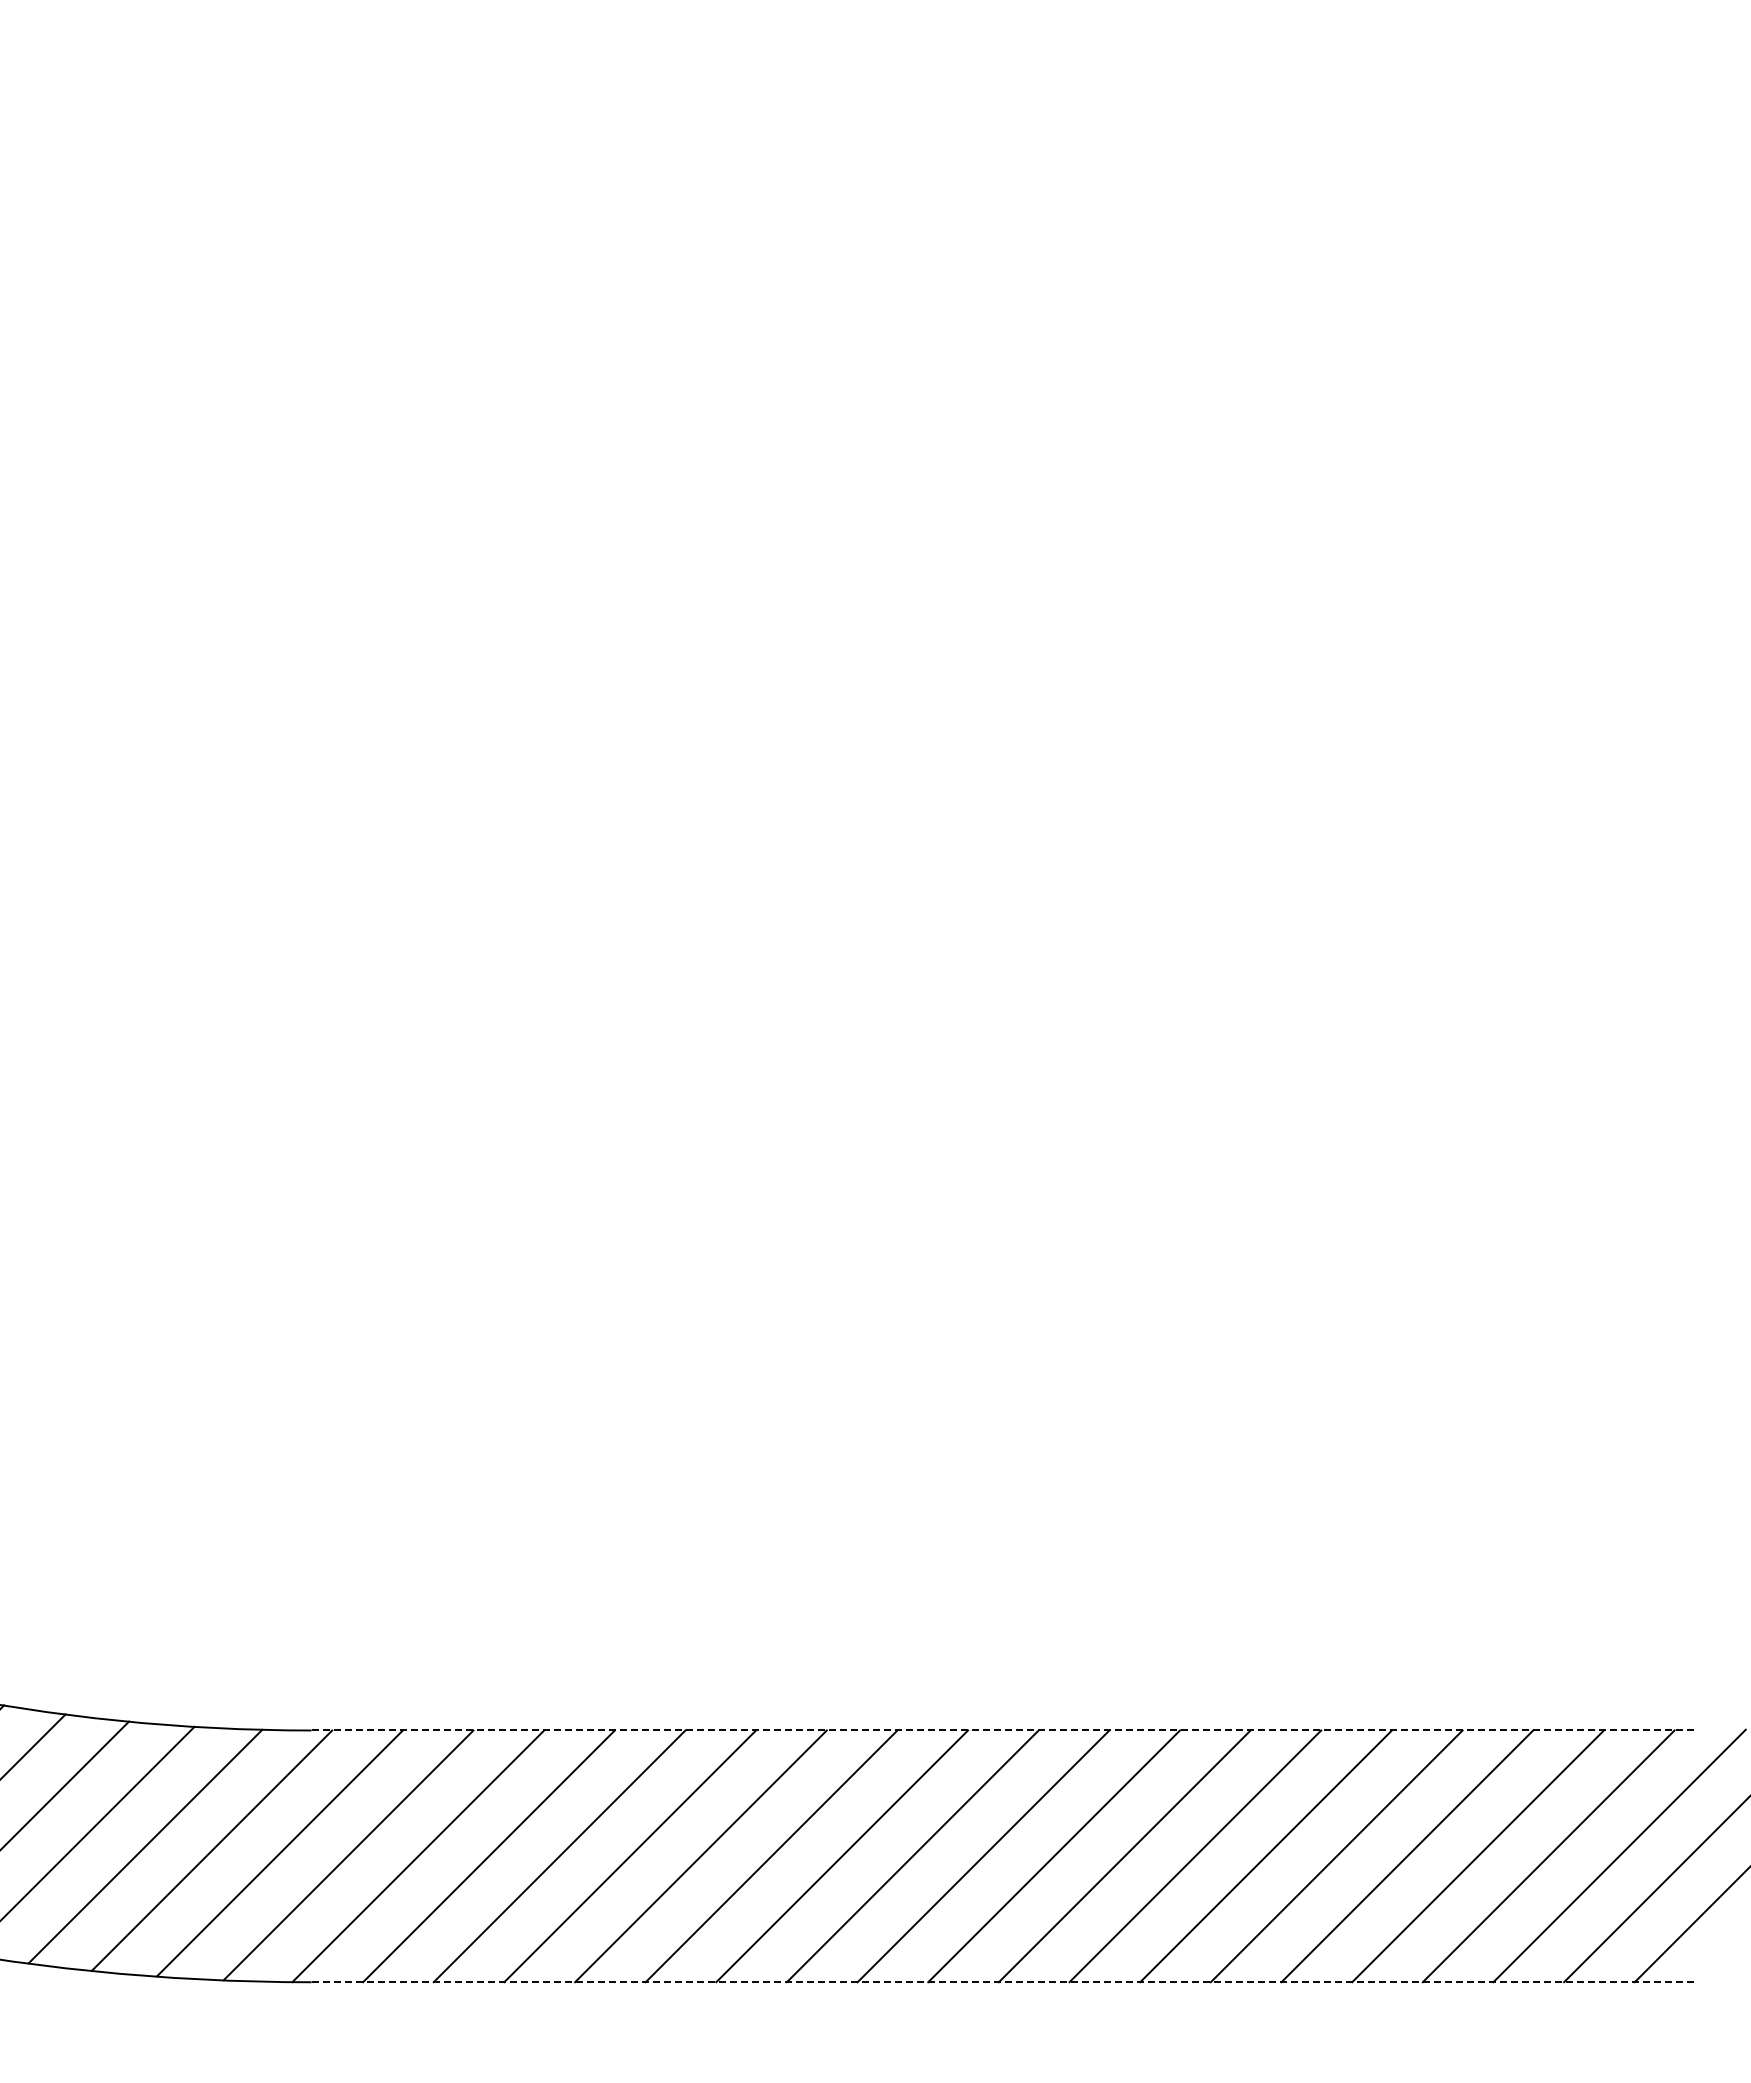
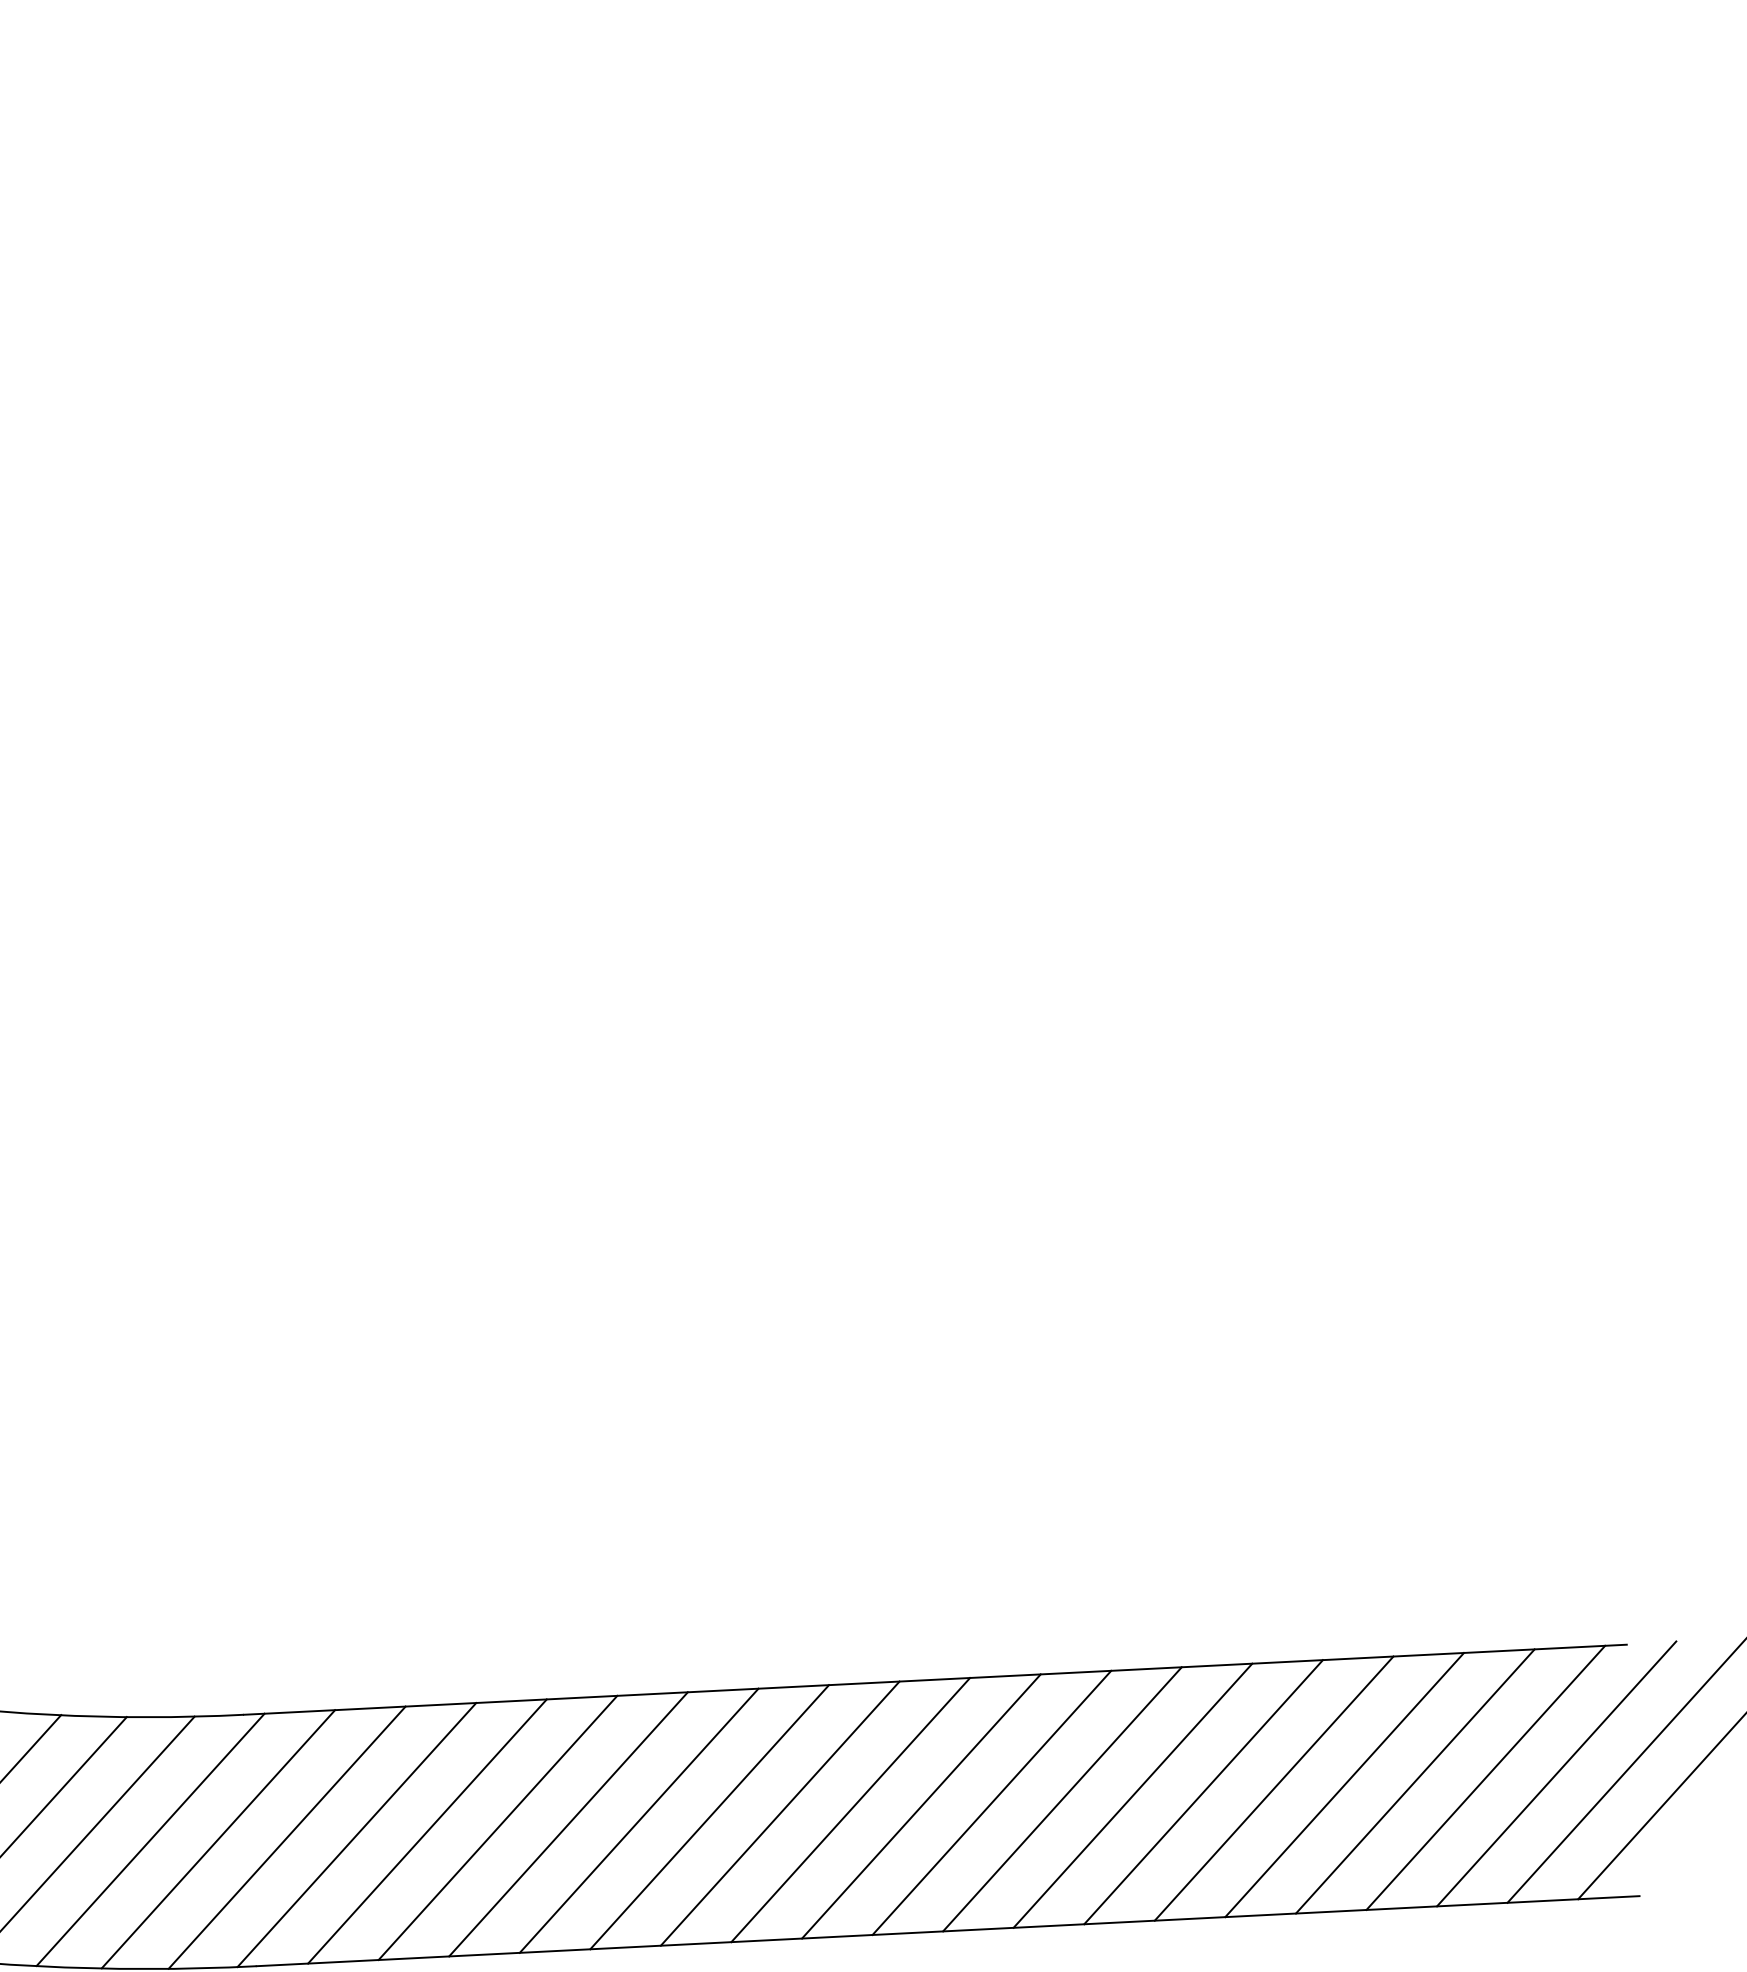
line: (1004, 1730) -> (935, 1679), dashed -> solid
line: (1004, 1982) -> (948, 1931), dashed -> solid

